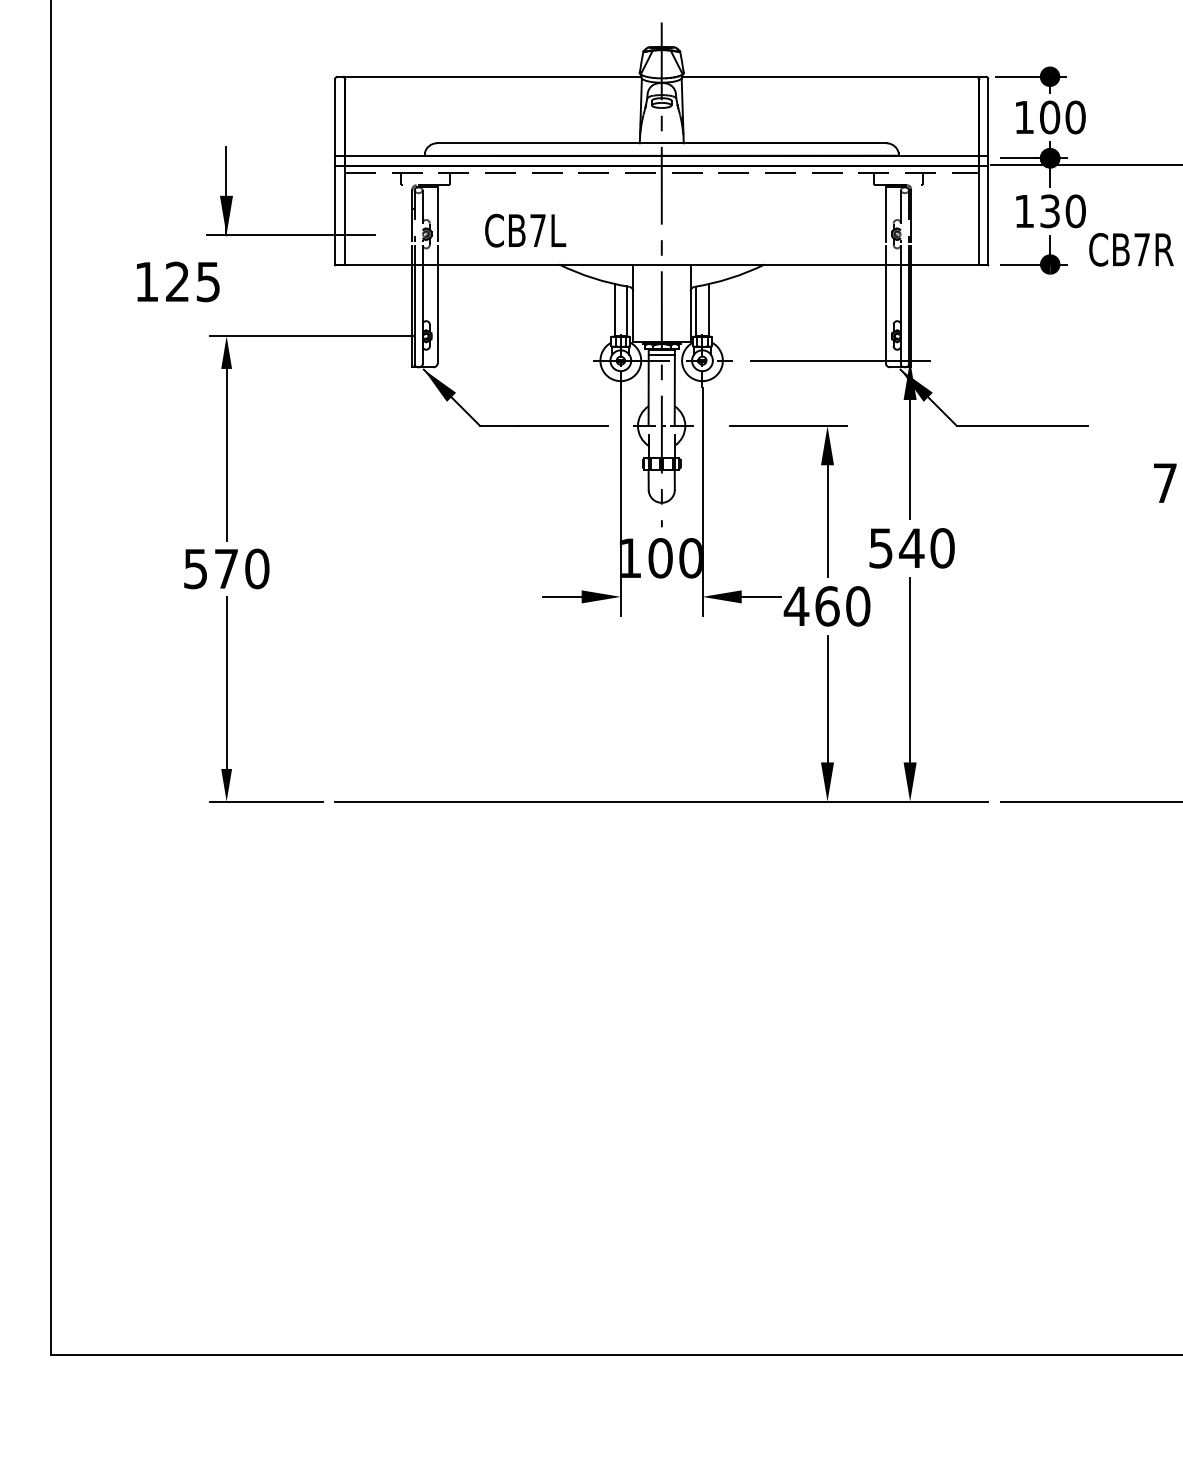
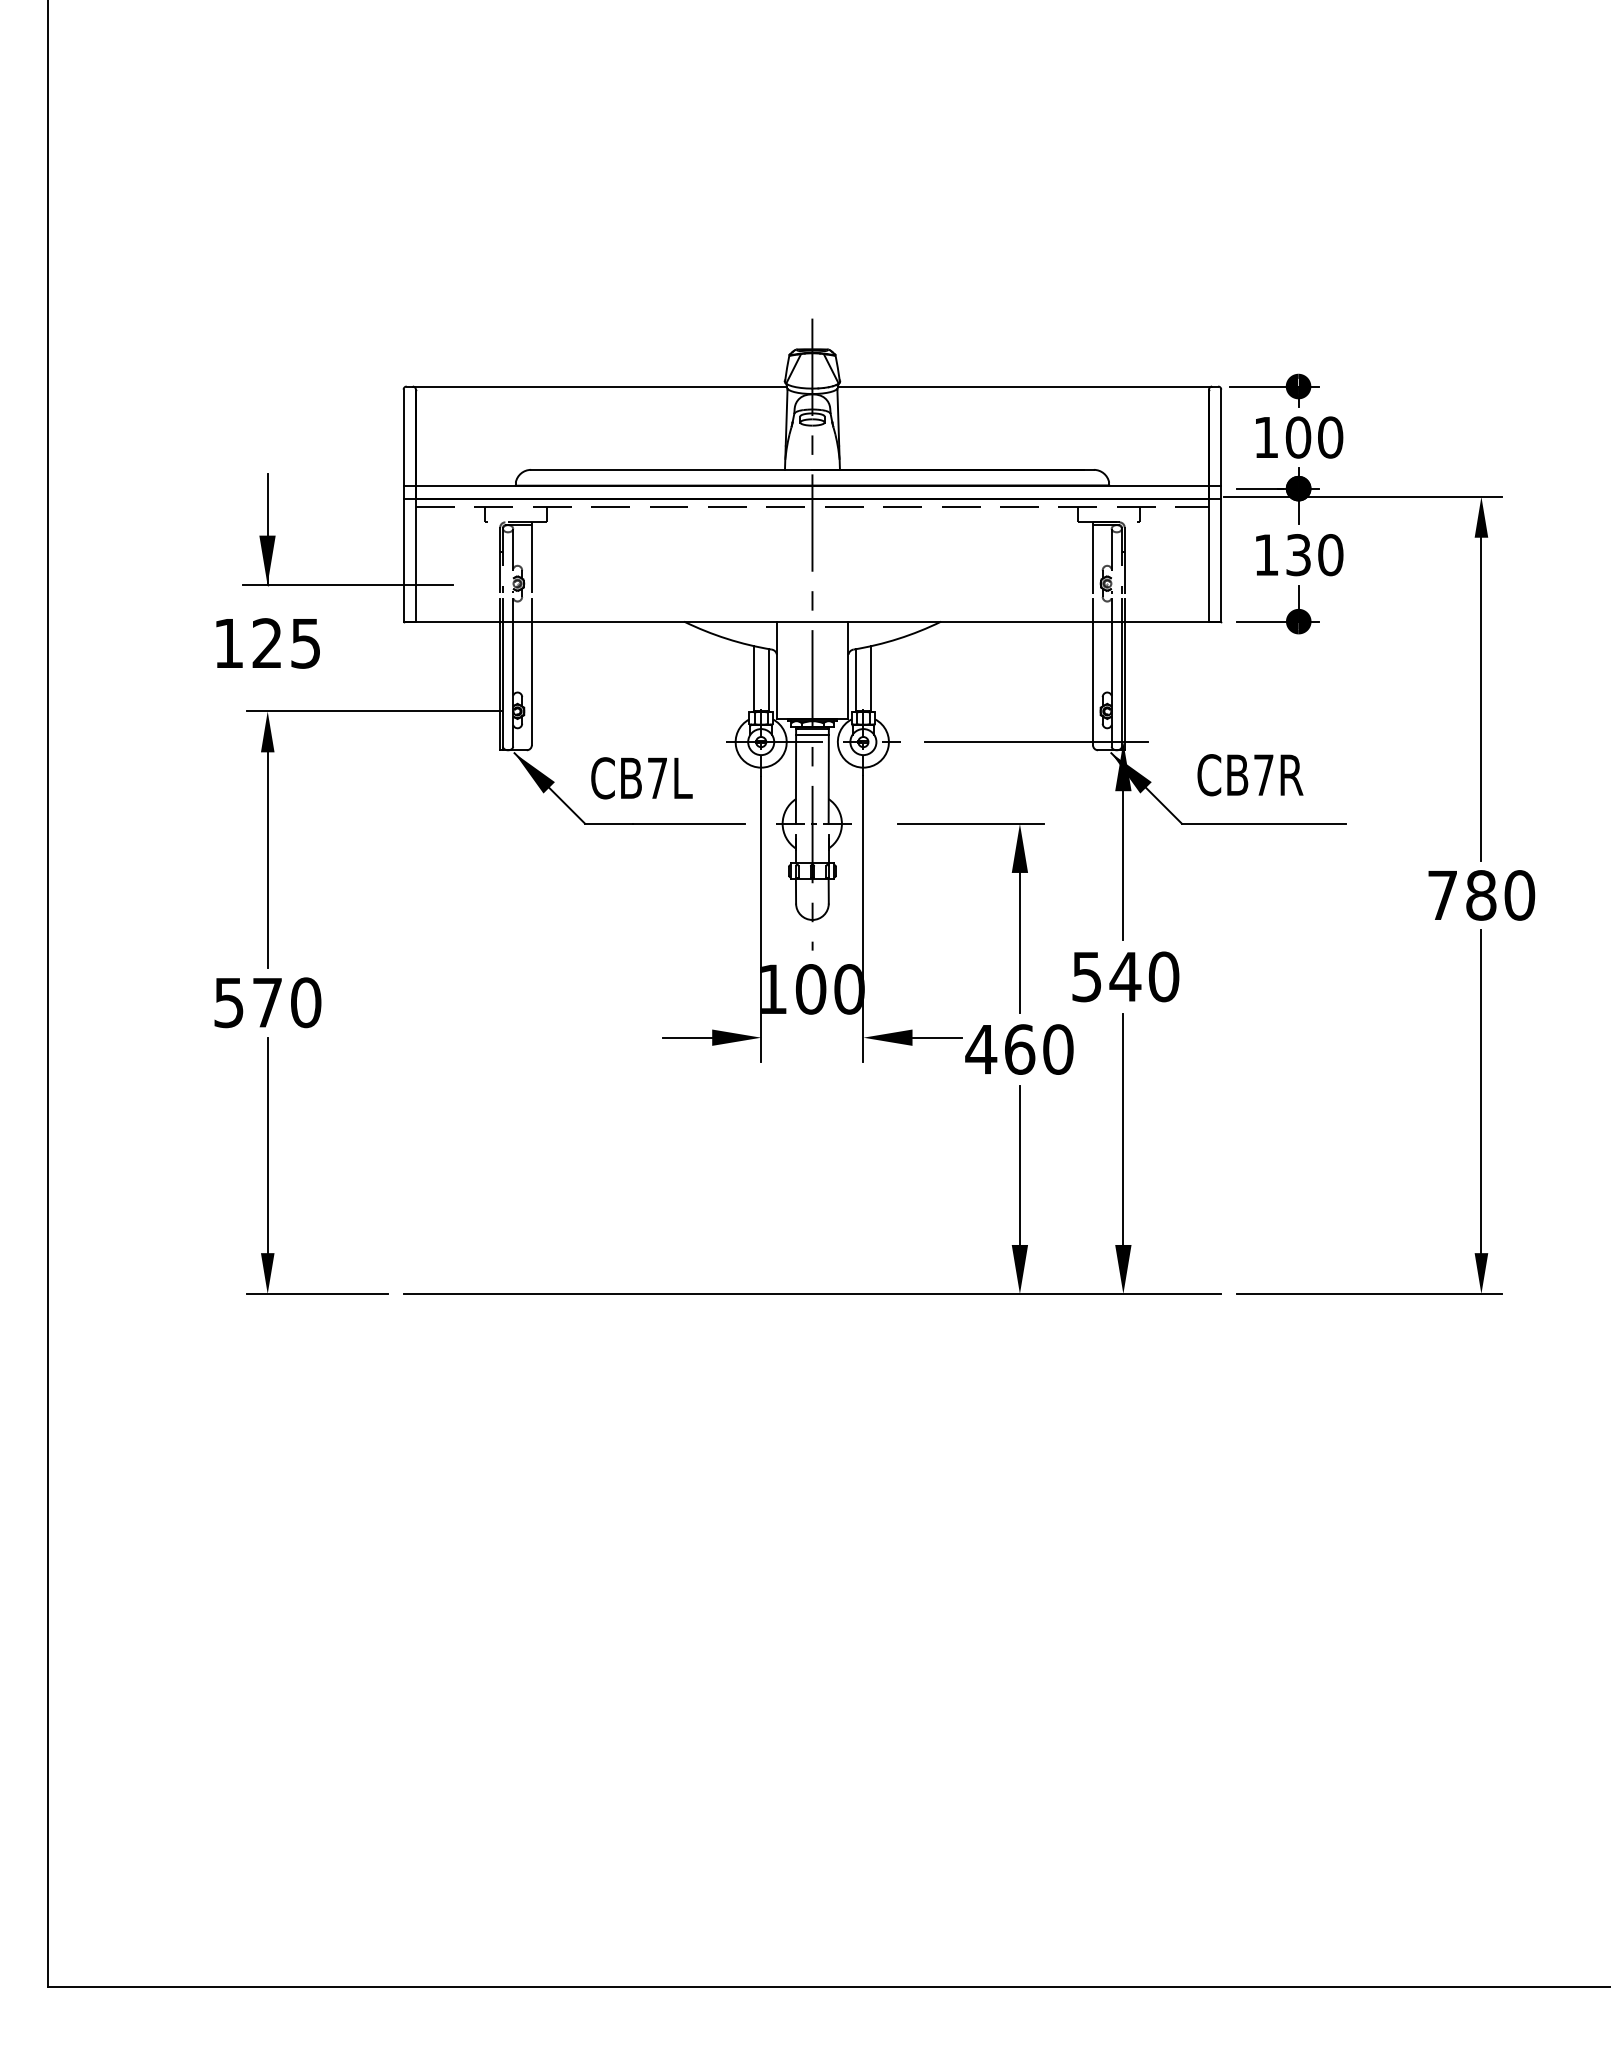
text: (525, 230) -> (641, 778), moved
text: (1131, 250) -> (1250, 775), moved
text: (177, 281) -> (267, 643), moved

